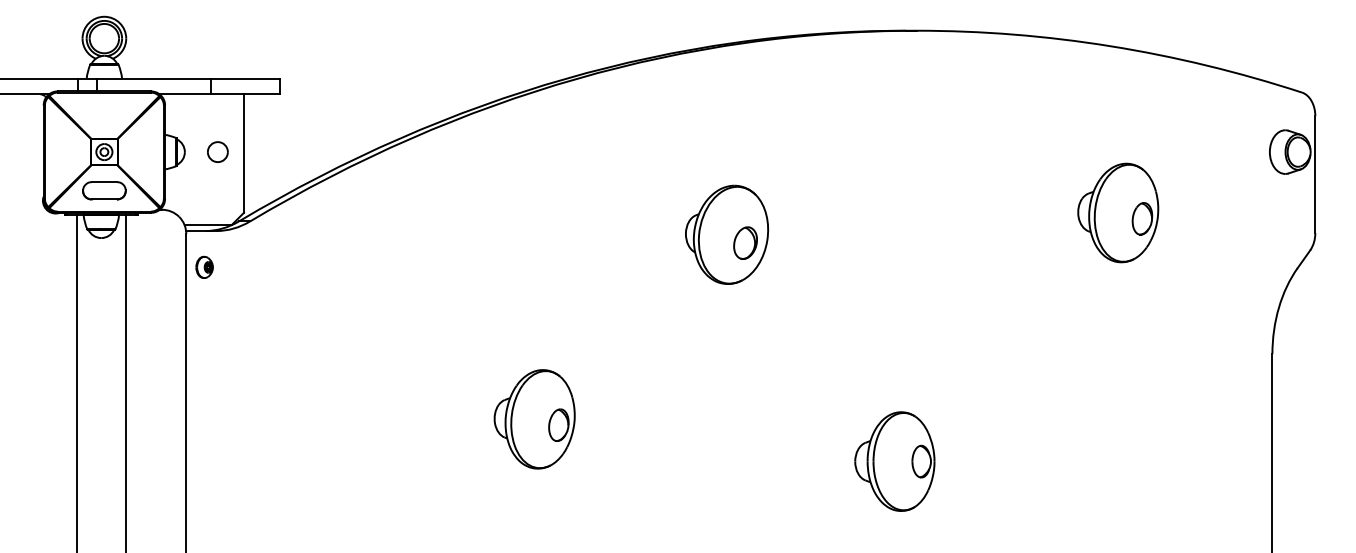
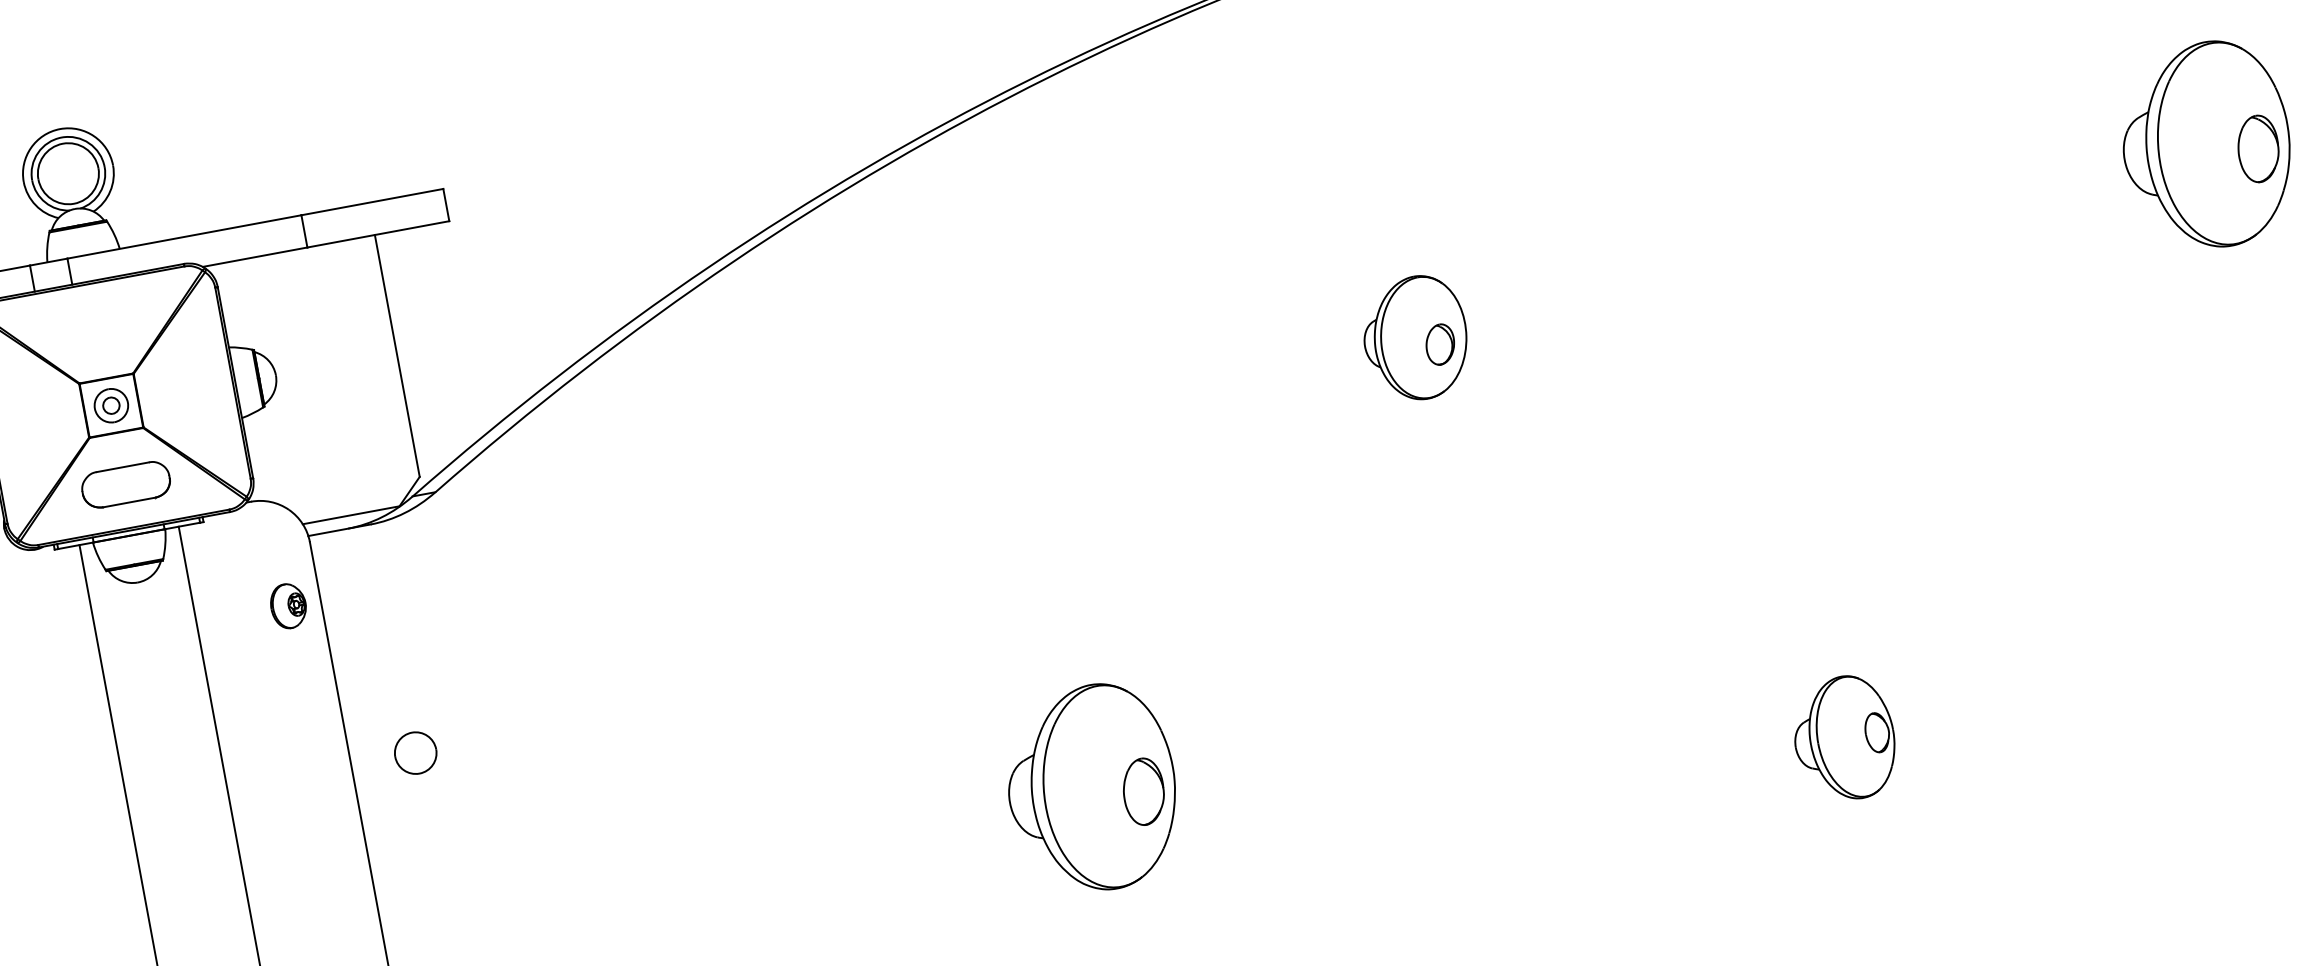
part: (217, 151) -> (414, 752), moved
part: (727, 234) -> (1416, 338), size x0.6
part: (204, 266) -> (287, 604), moved
part: (894, 461) -> (1843, 738), size x0.6

